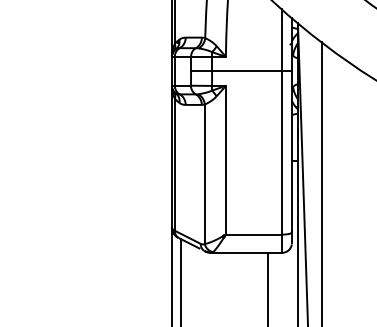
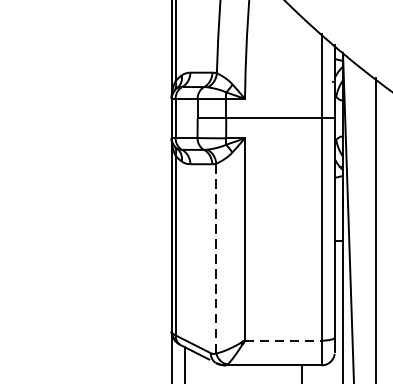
line: (204, 174) -> (215, 258), solid -> dashed
line: (254, 234) -> (283, 340), solid -> dashed

